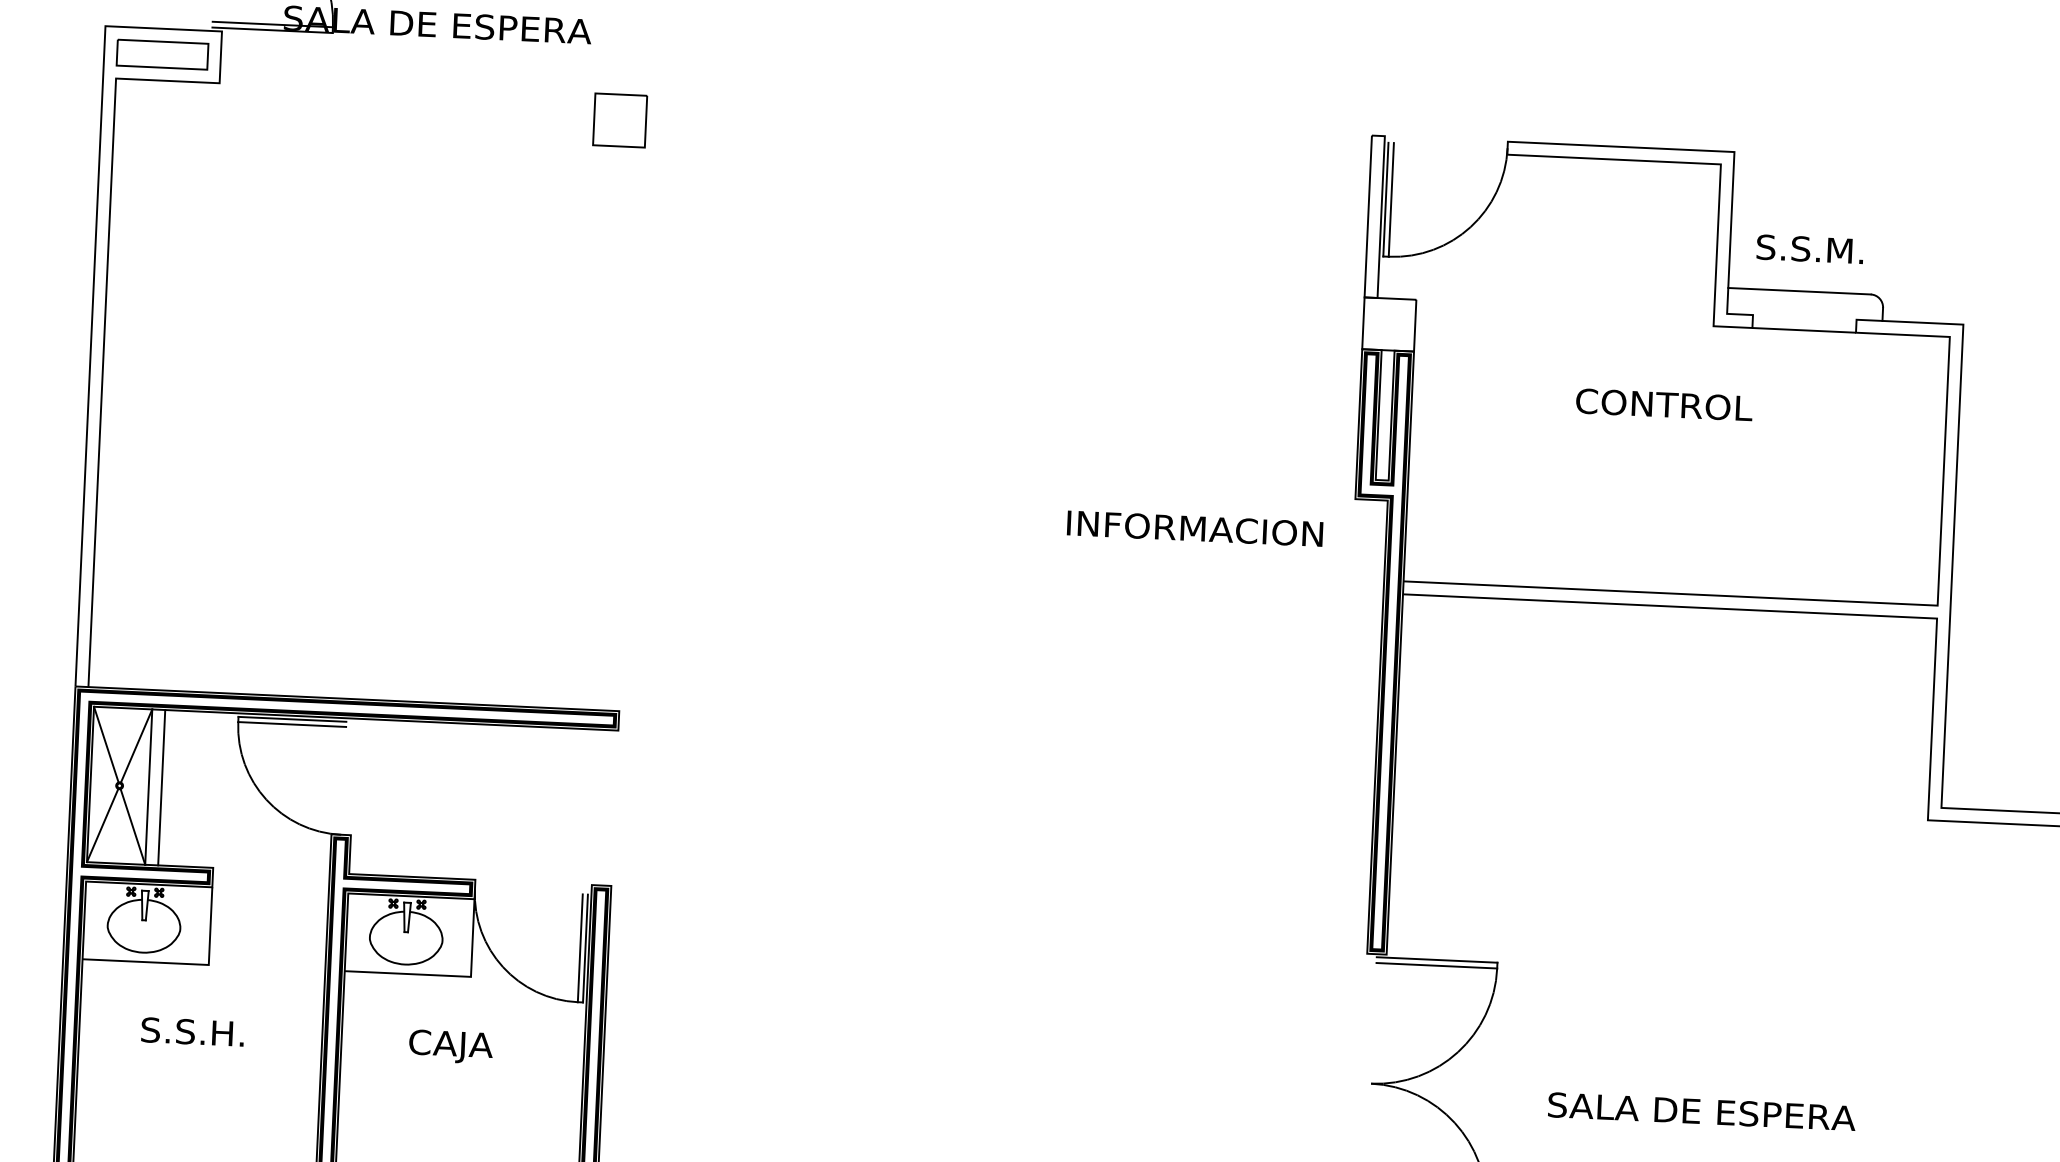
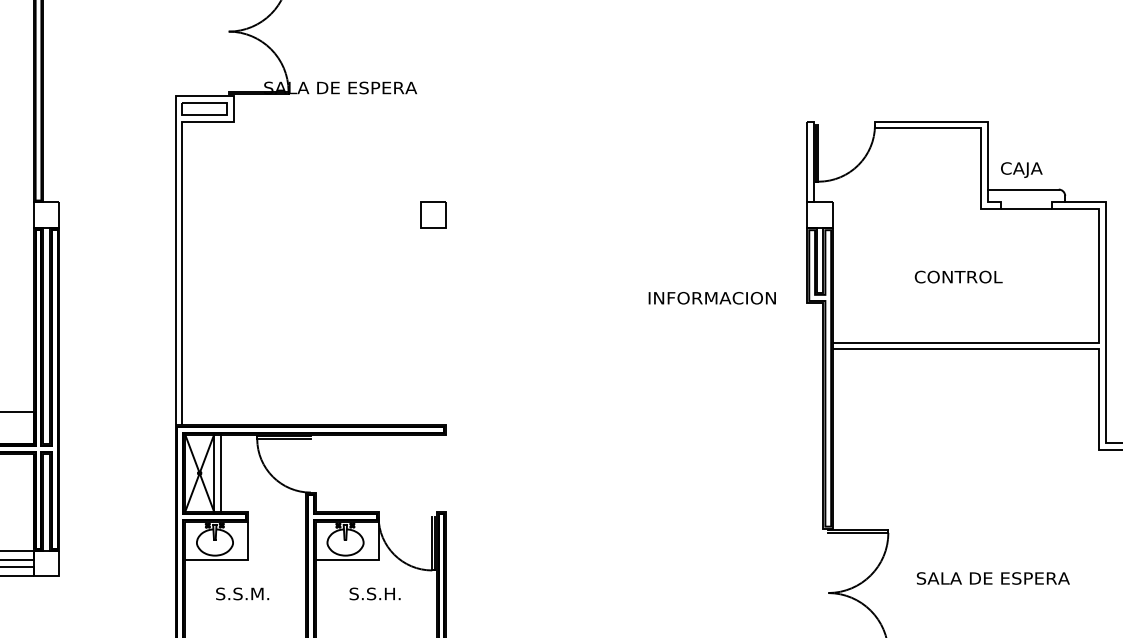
part: (620, 118) -> (433, 214), moved
text: (1809, 251) -> (1027, 169), S.S.M. -> CAJA
text: (1663, 403) -> (958, 276), moved
text: (1193, 529) -> (711, 298), moved
text: (232, 1032) -> (261, 593), S.S.H. -> S.S.M.
text: (459, 1047) -> (374, 595), CAJA -> S.S.H.
text: (1702, 1111) -> (993, 578), moved

